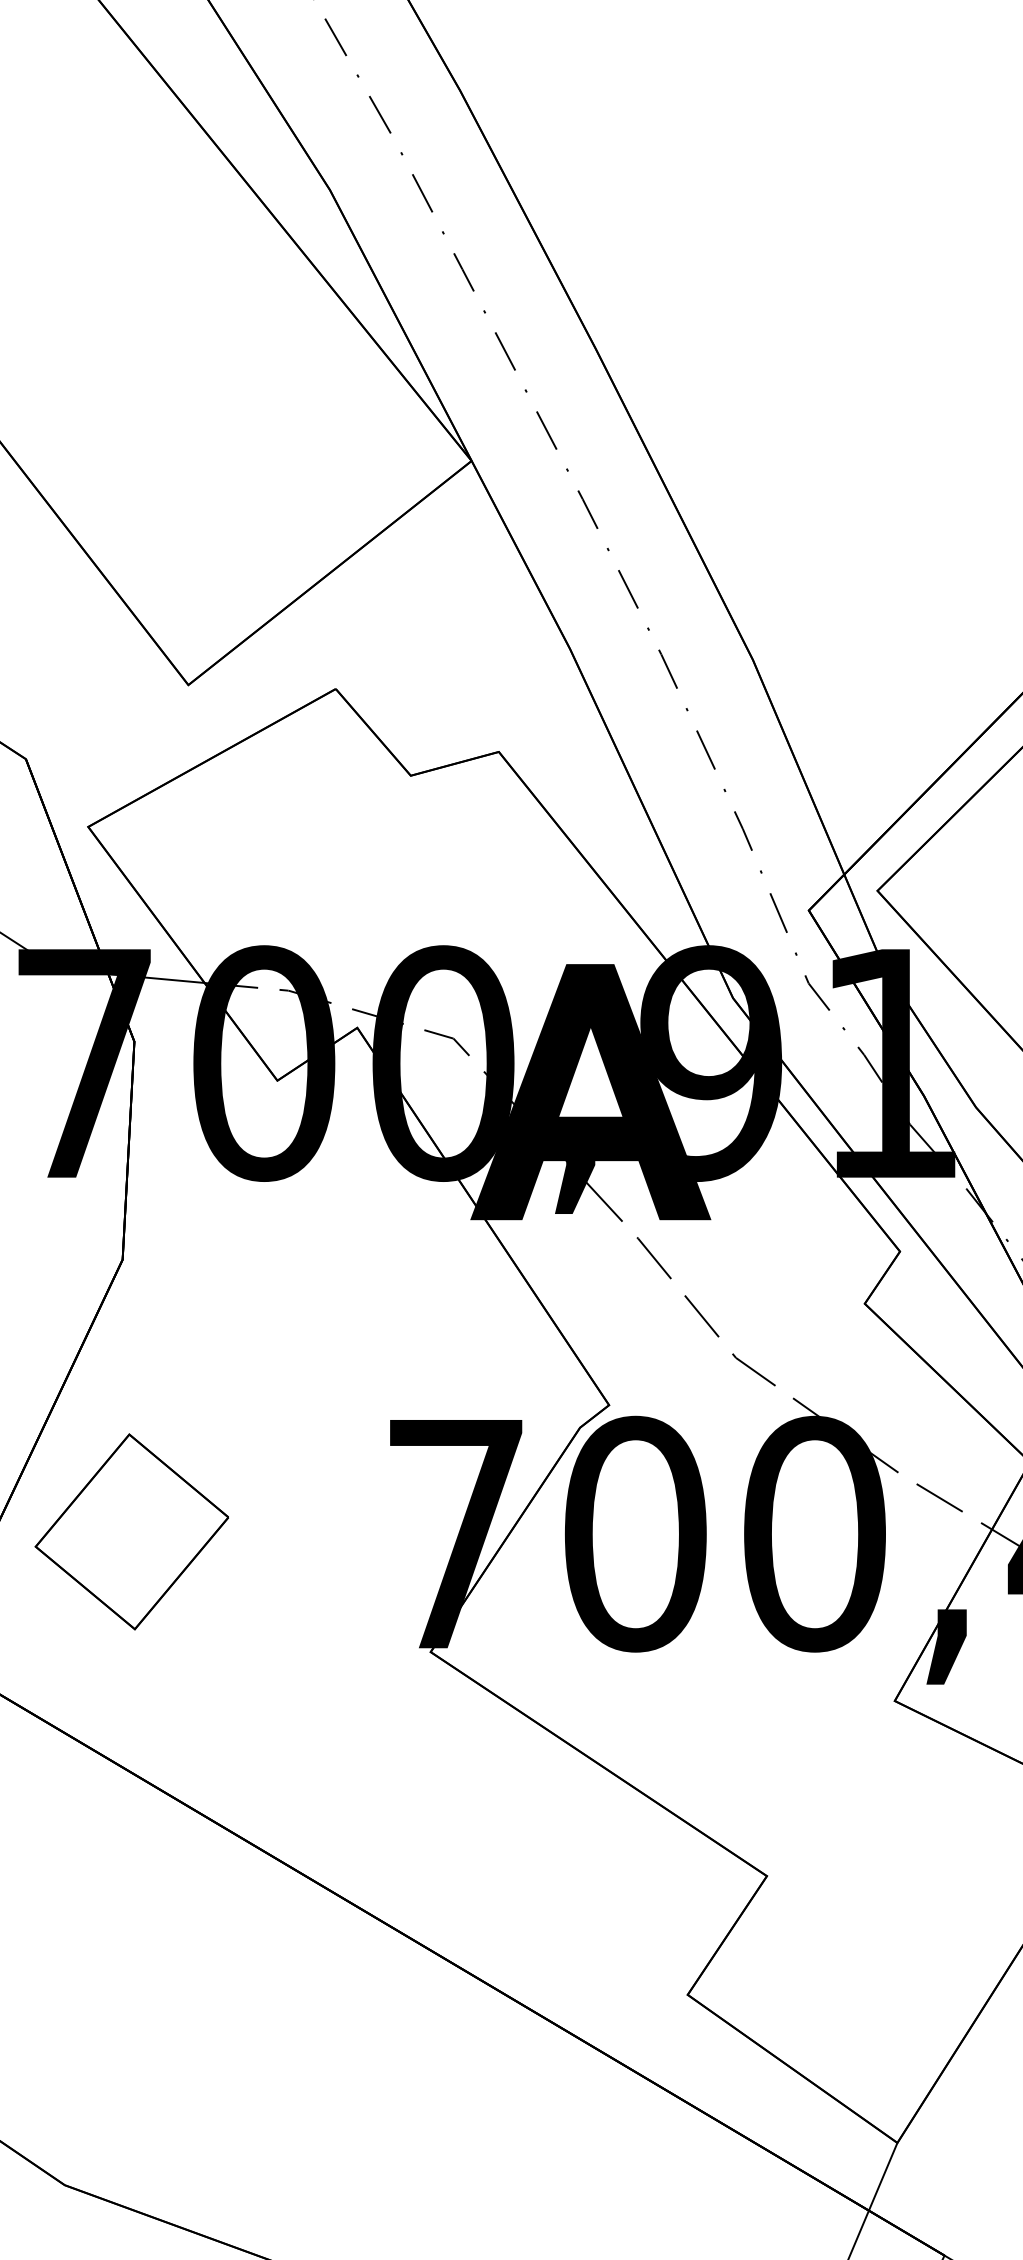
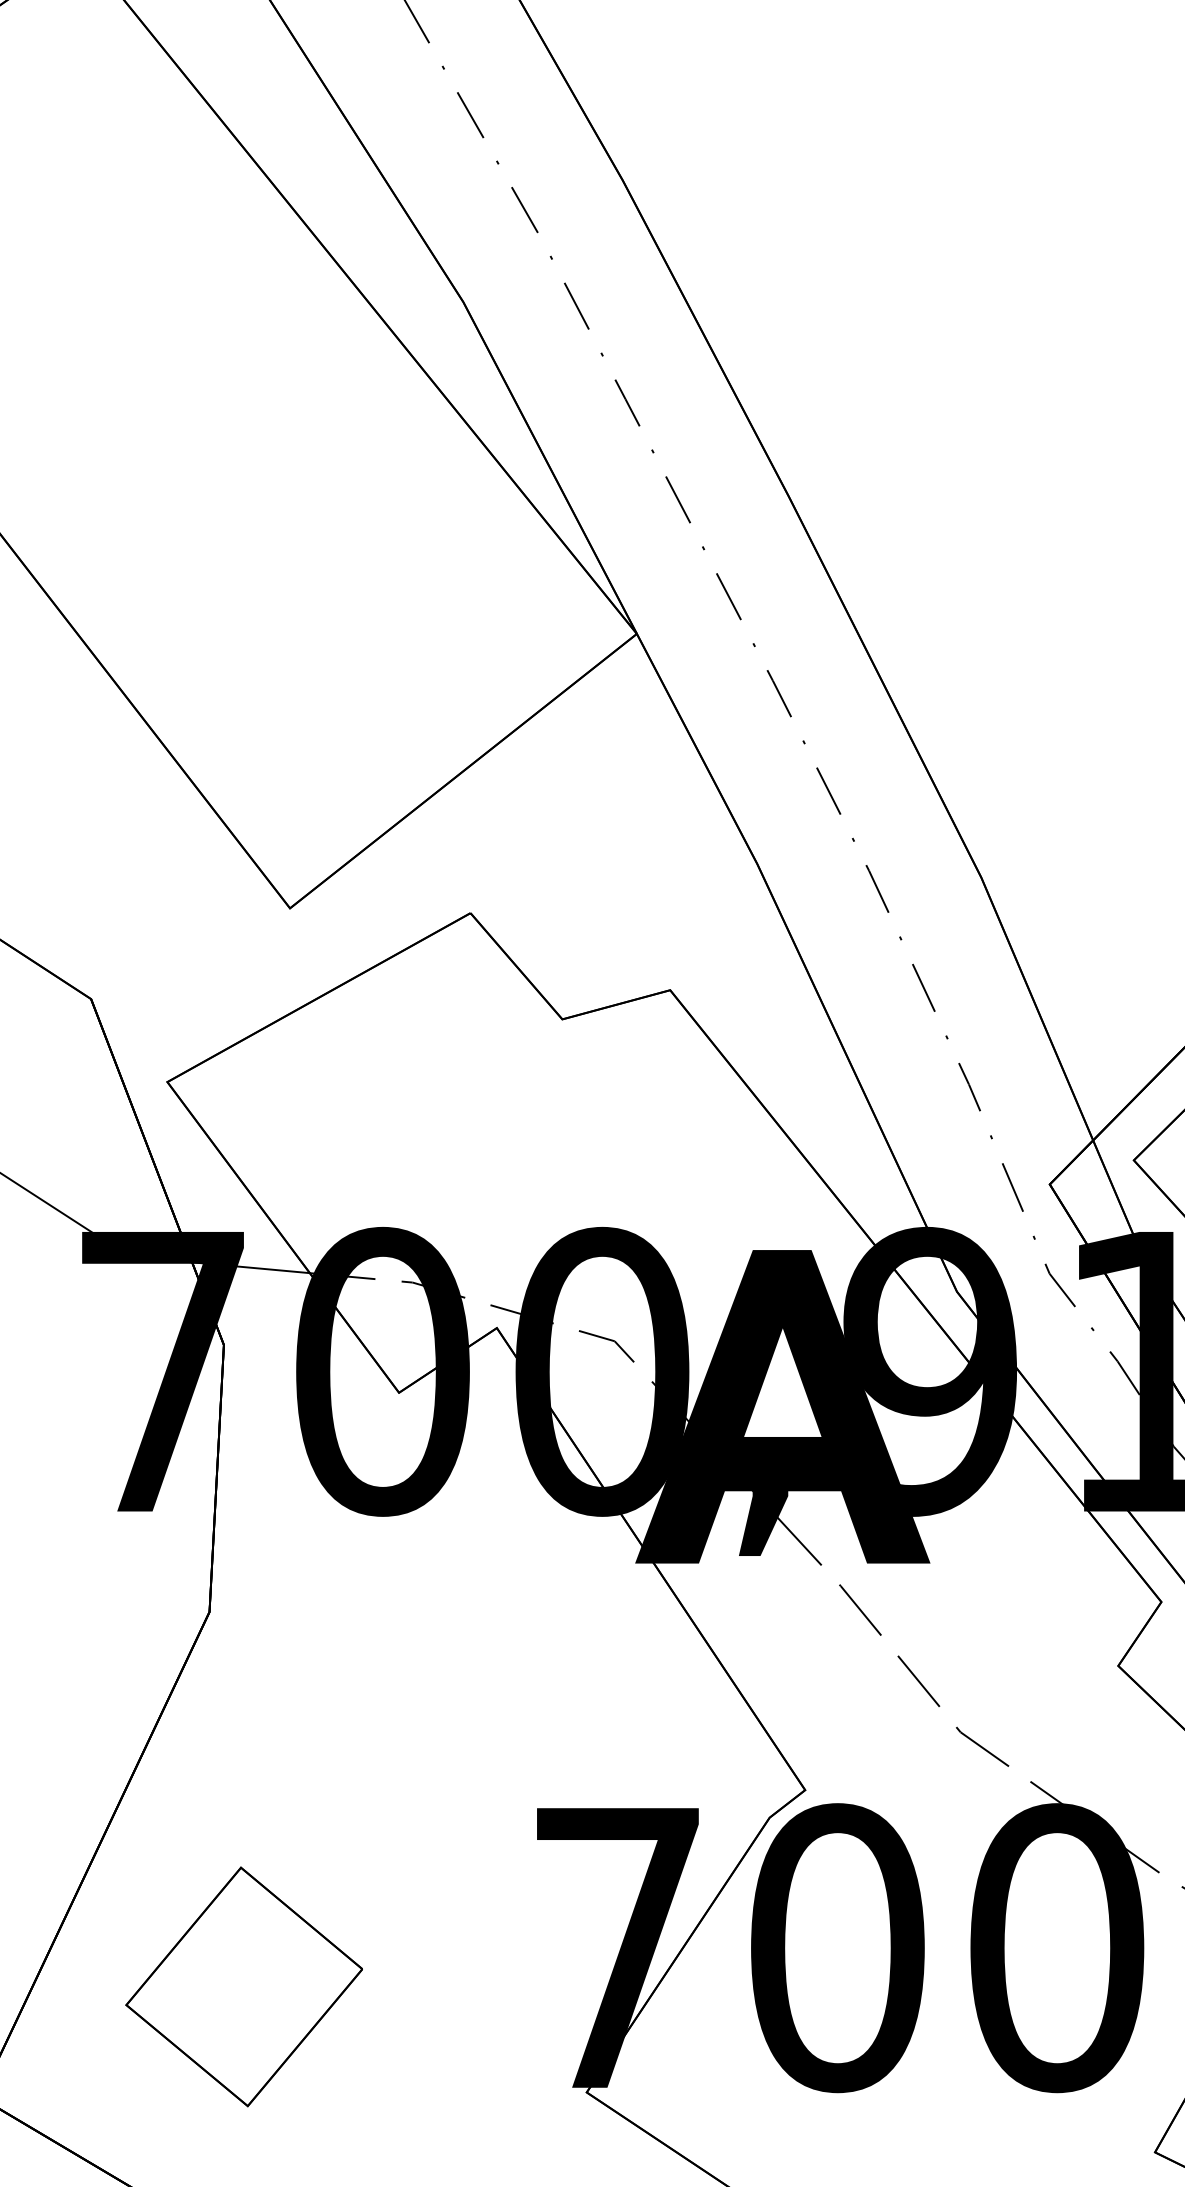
part: (131, 1531) -> (243, 1986), moved

